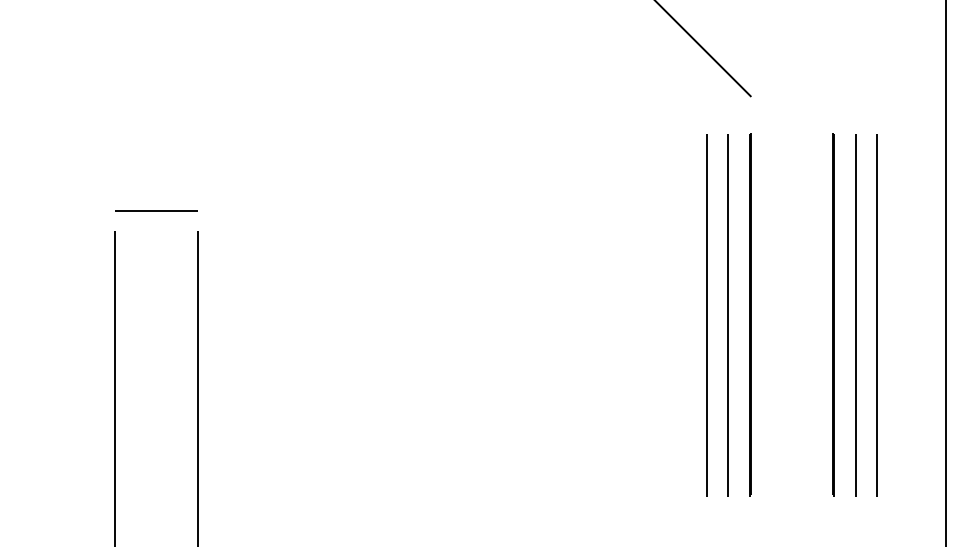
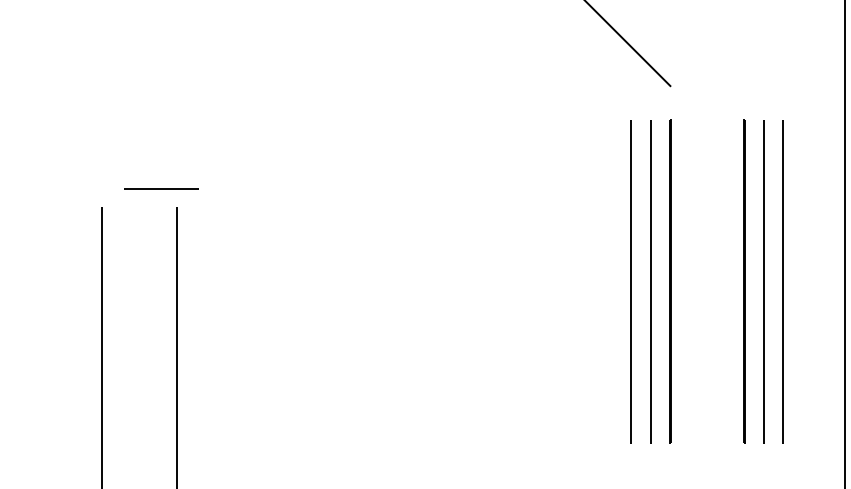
line: (156, 210) -> (161, 188), moved

